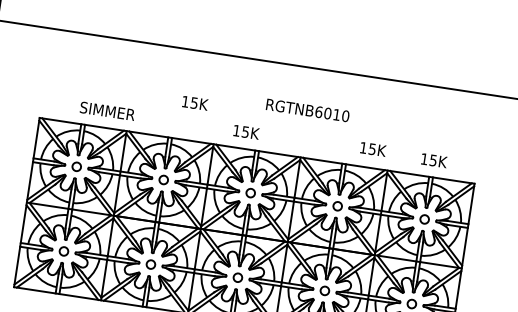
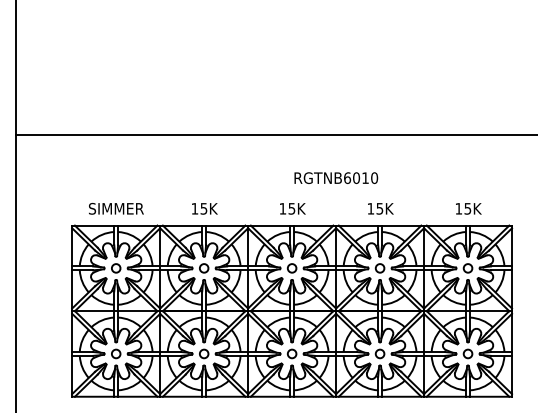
text: (194, 102) -> (204, 208), moved
text: (107, 110) -> (116, 208), moved
text: (246, 131) -> (292, 208), moved
text: (373, 149) -> (380, 208), moved

